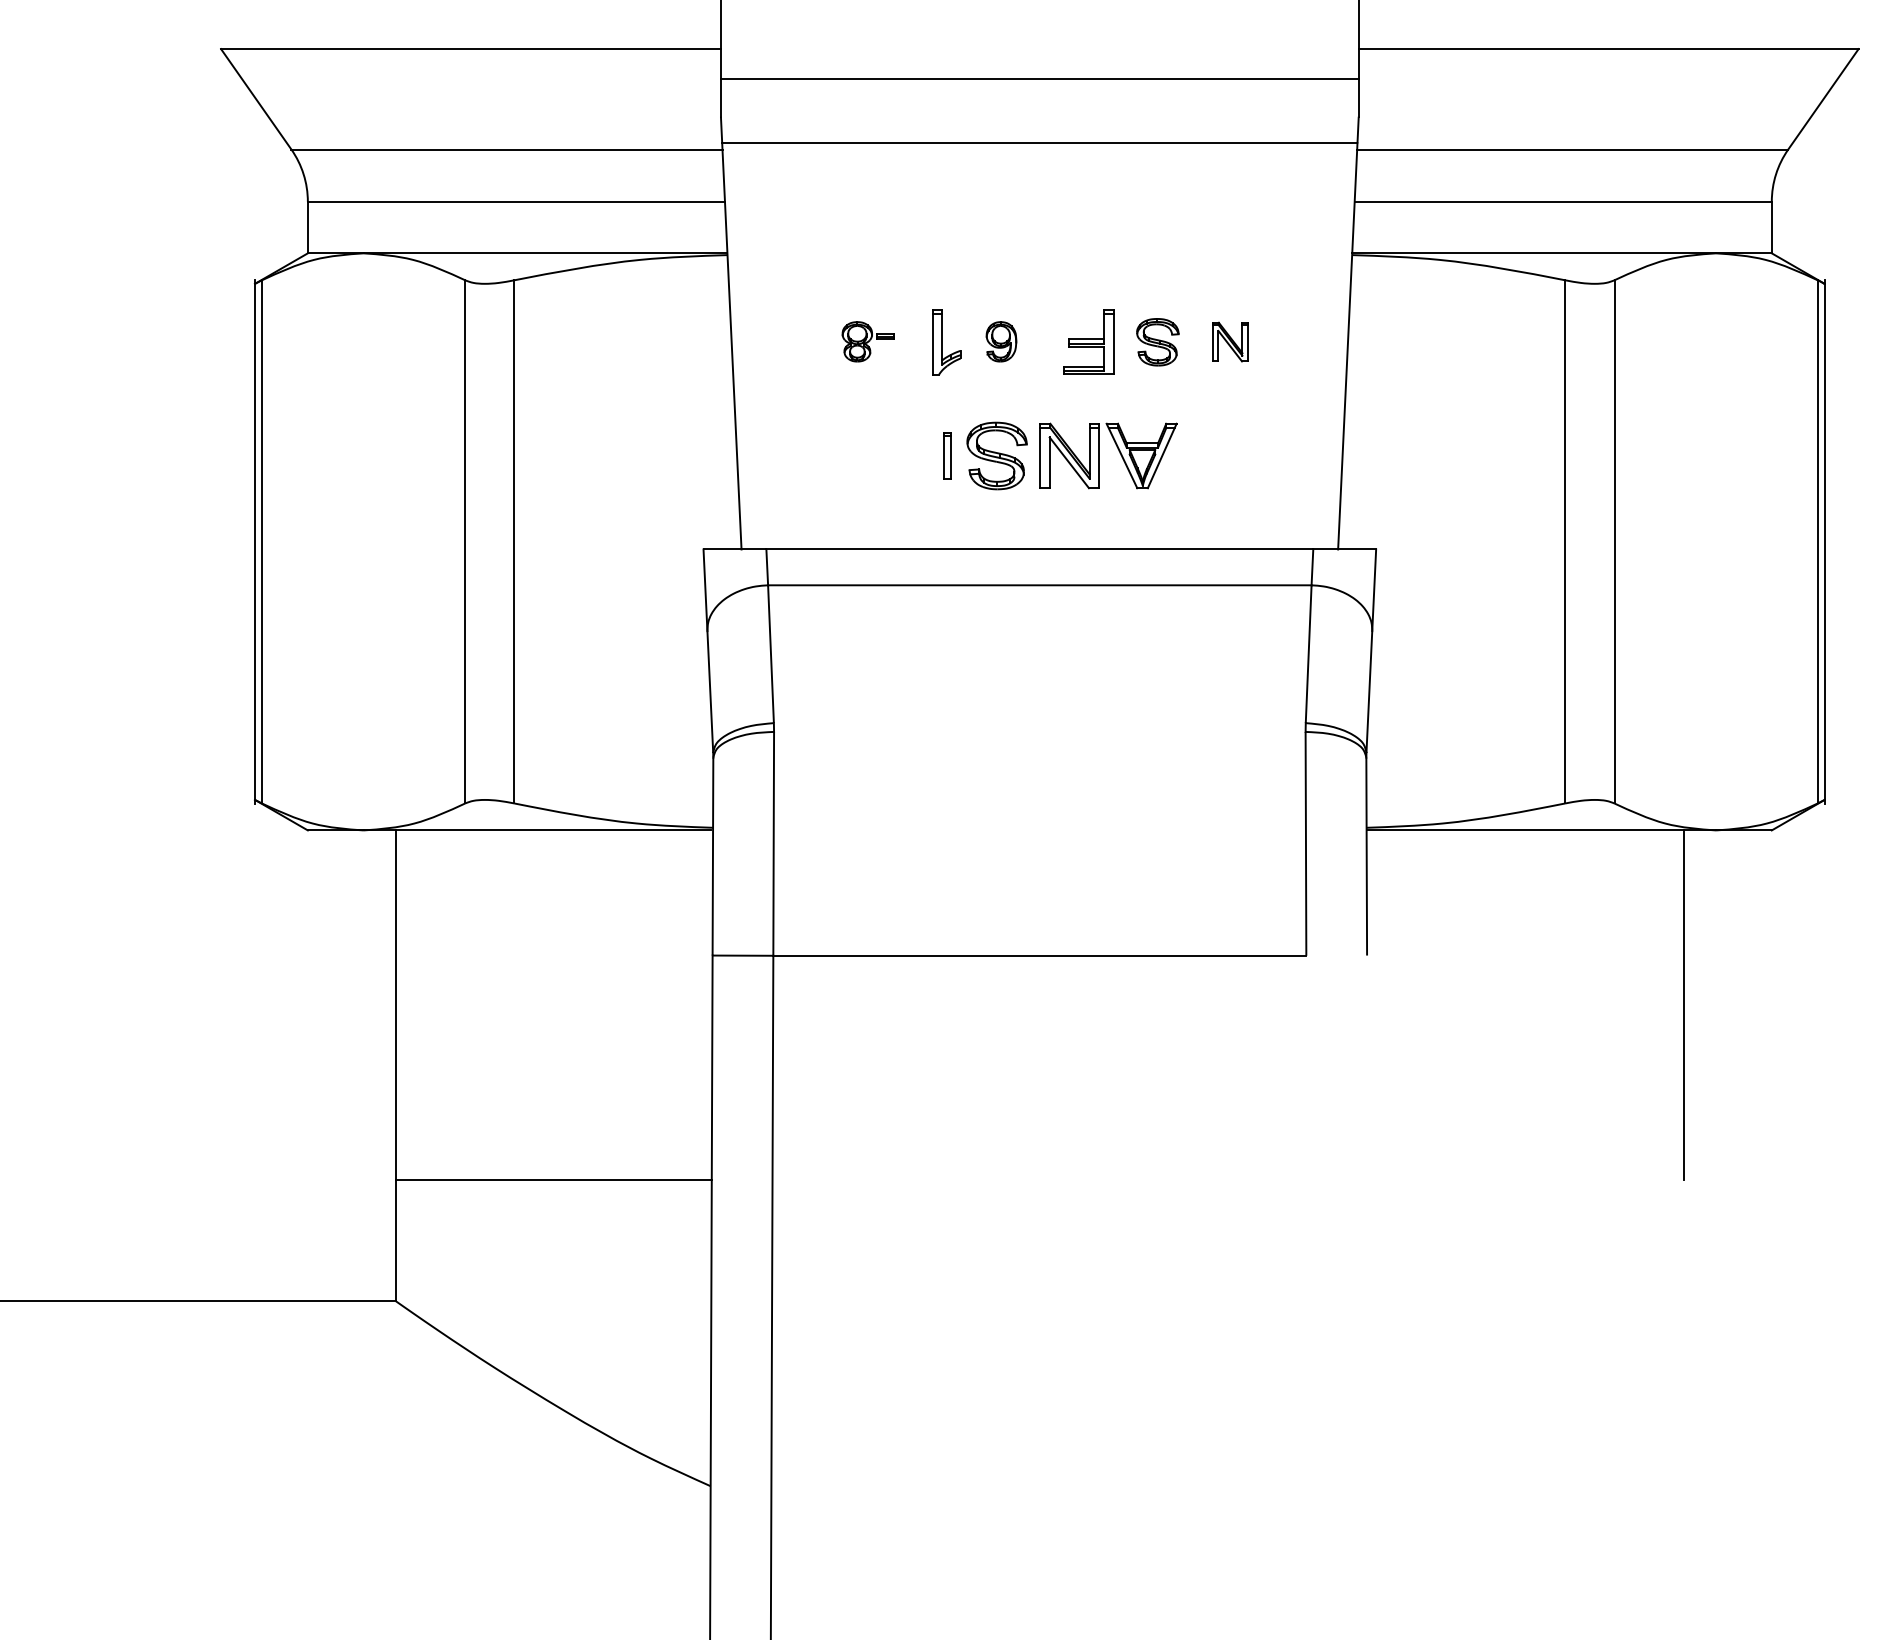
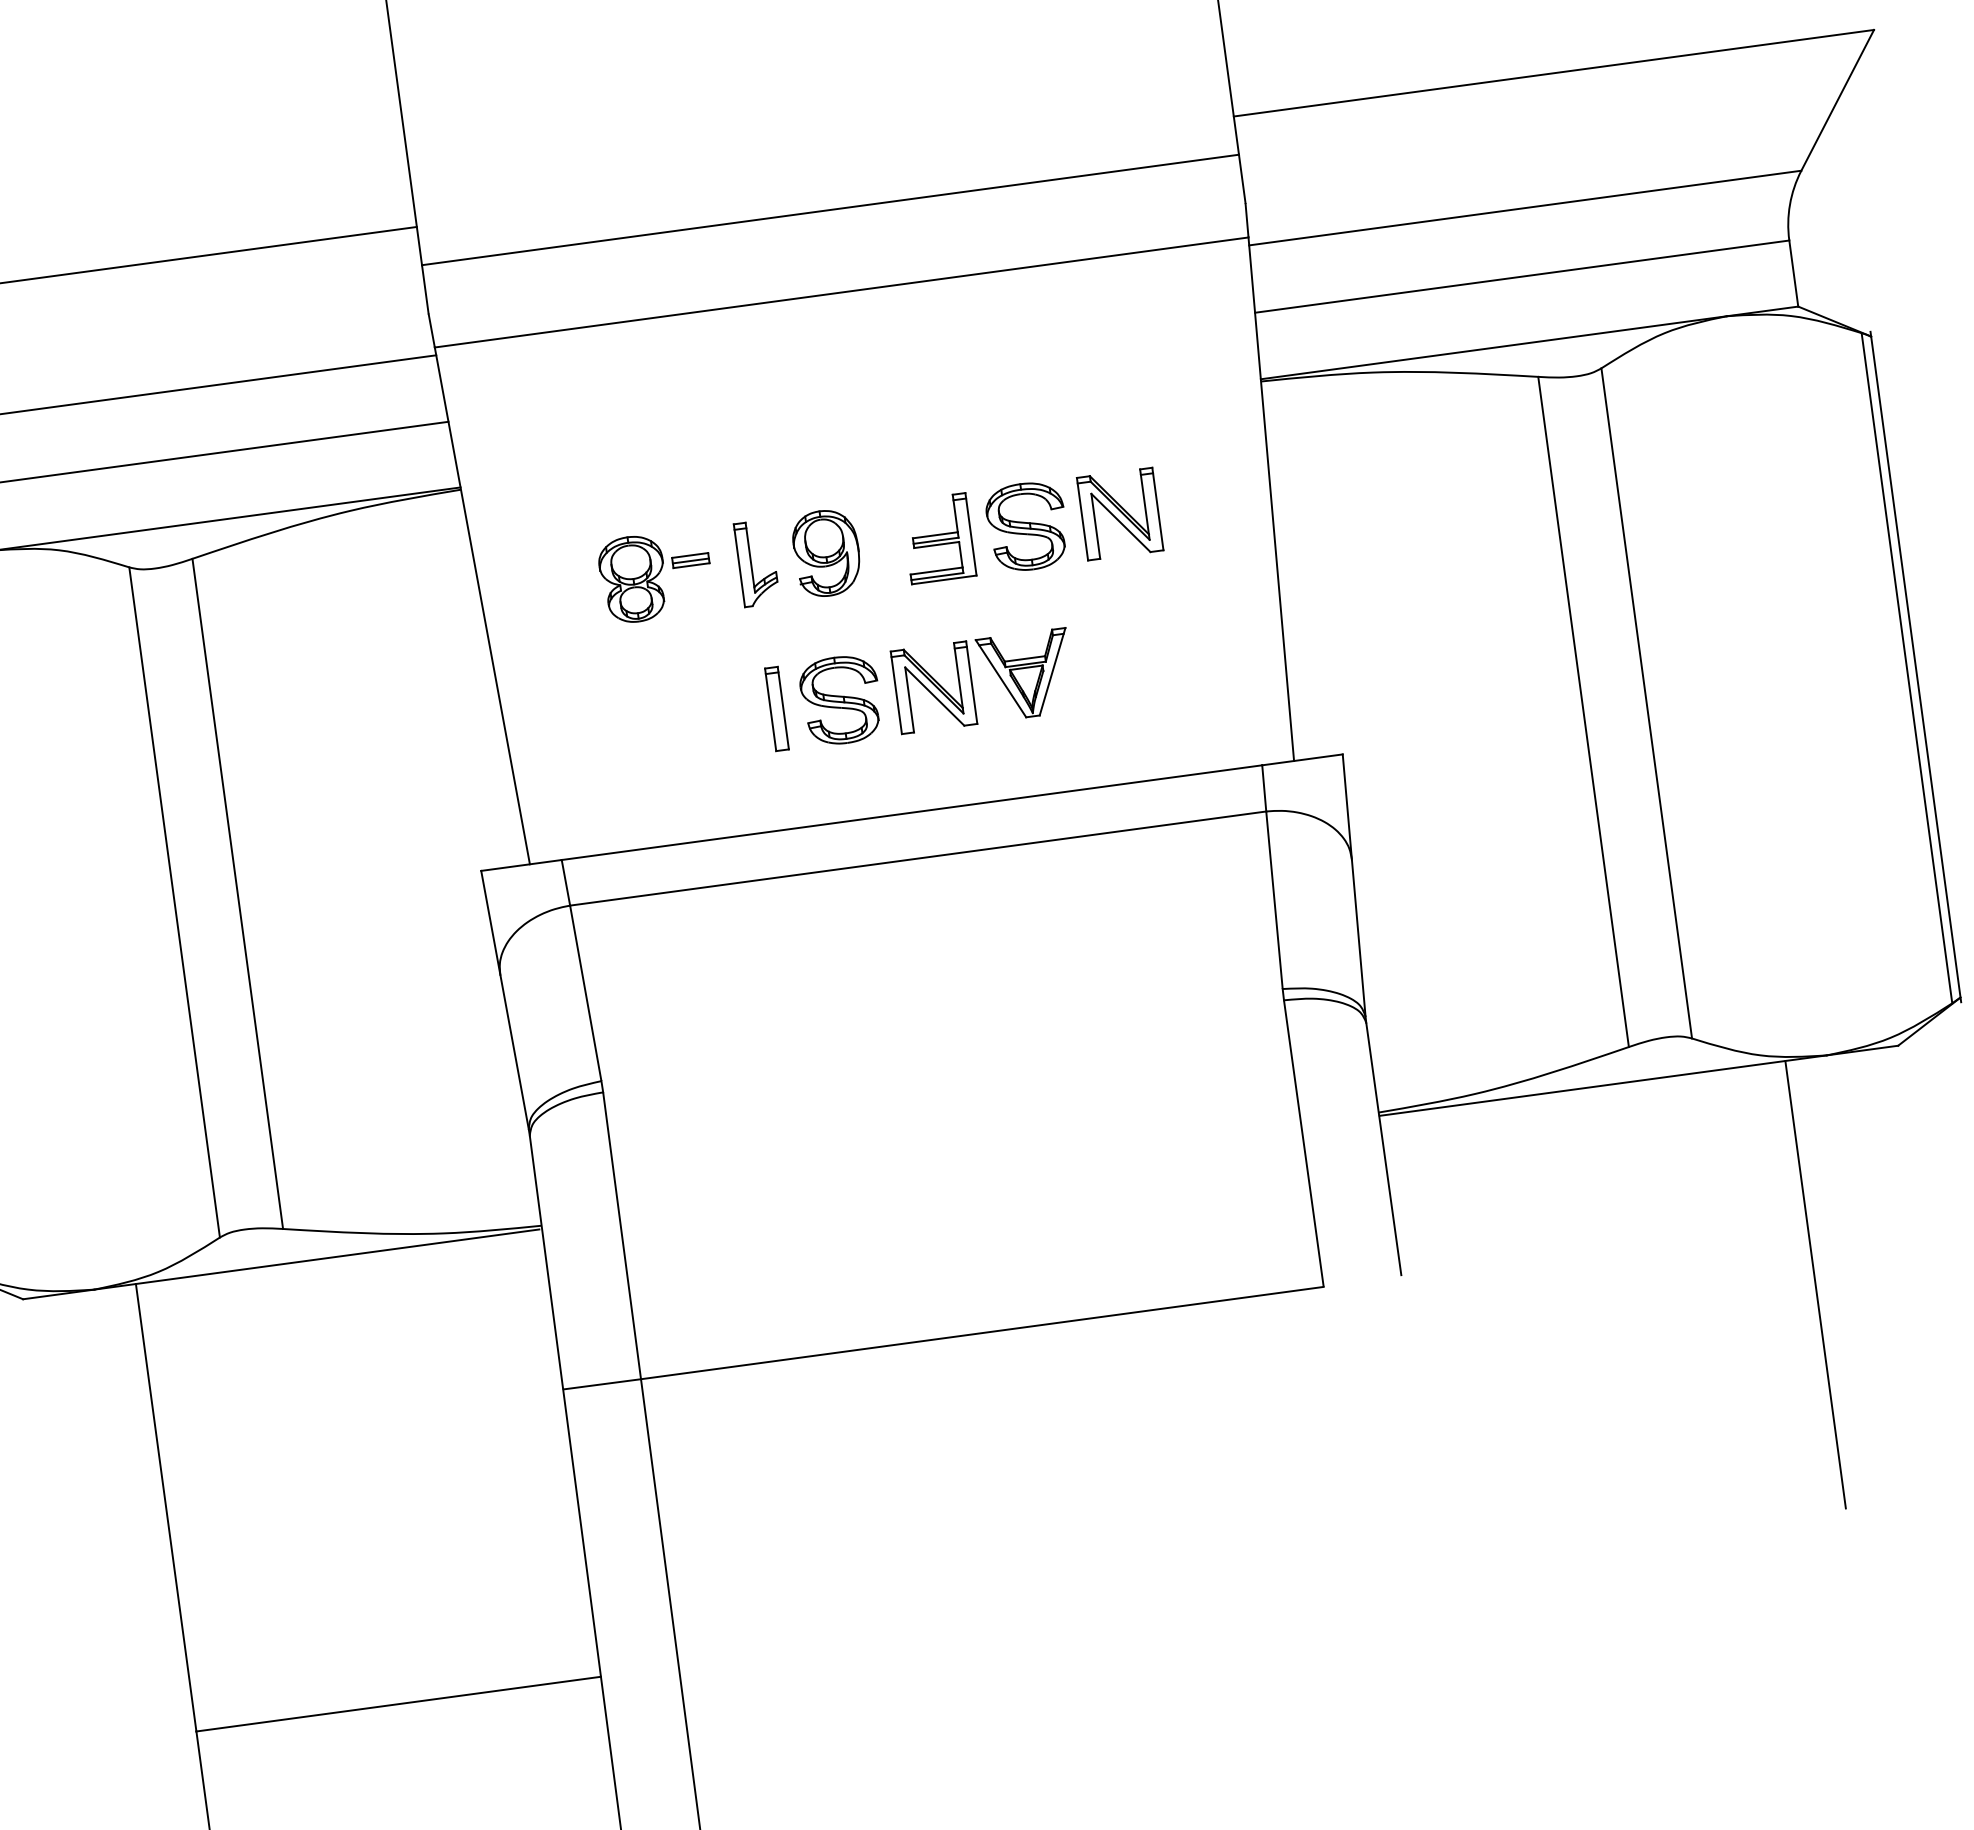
part: (867, 341) -> (655, 576), size x1.67
part: (1001, 341) -> (826, 552), size x1.67
part: (1230, 341) -> (1120, 513), size x1.67
part: (1157, 342) -> (1026, 527), size x1.43
part: (946, 455) -> (776, 708), size x1.43

